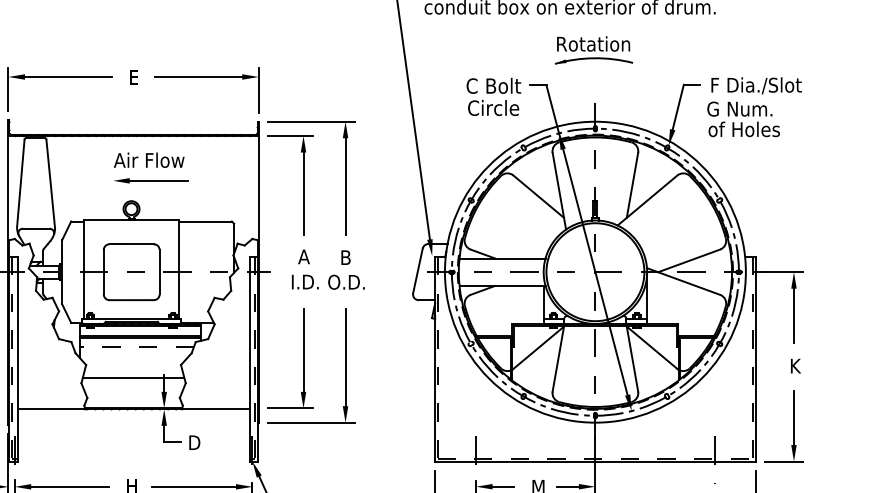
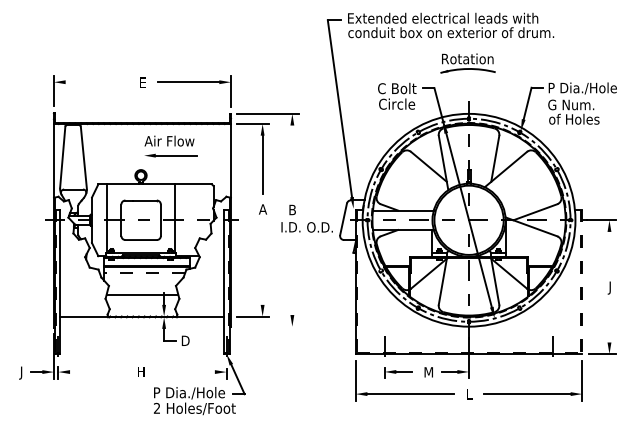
line: (68, 77) -> (96, 82), removed
text: (755, 85) -> (582, 88), F Dia./Slot -> P Dia./Hole
part: (150, 167) -> (170, 146), moved
line: (345, 186) -> (292, 159), removed
text: (327, 282) -> (306, 227), moved
line: (794, 314) -> (609, 250), removed
line: (303, 350) -> (262, 275), removed
line: (345, 357) -> (292, 280), removed
line: (755, 360) -> (582, 282), solid -> dashed
text: (795, 367) -> (610, 287), K -> J
line: (794, 418) -> (609, 323), removed
line: (310, 422) -> (267, 326), removed
line: (67, 487) -> (95, 372), removed
line: (193, 487) -> (184, 372), removed

